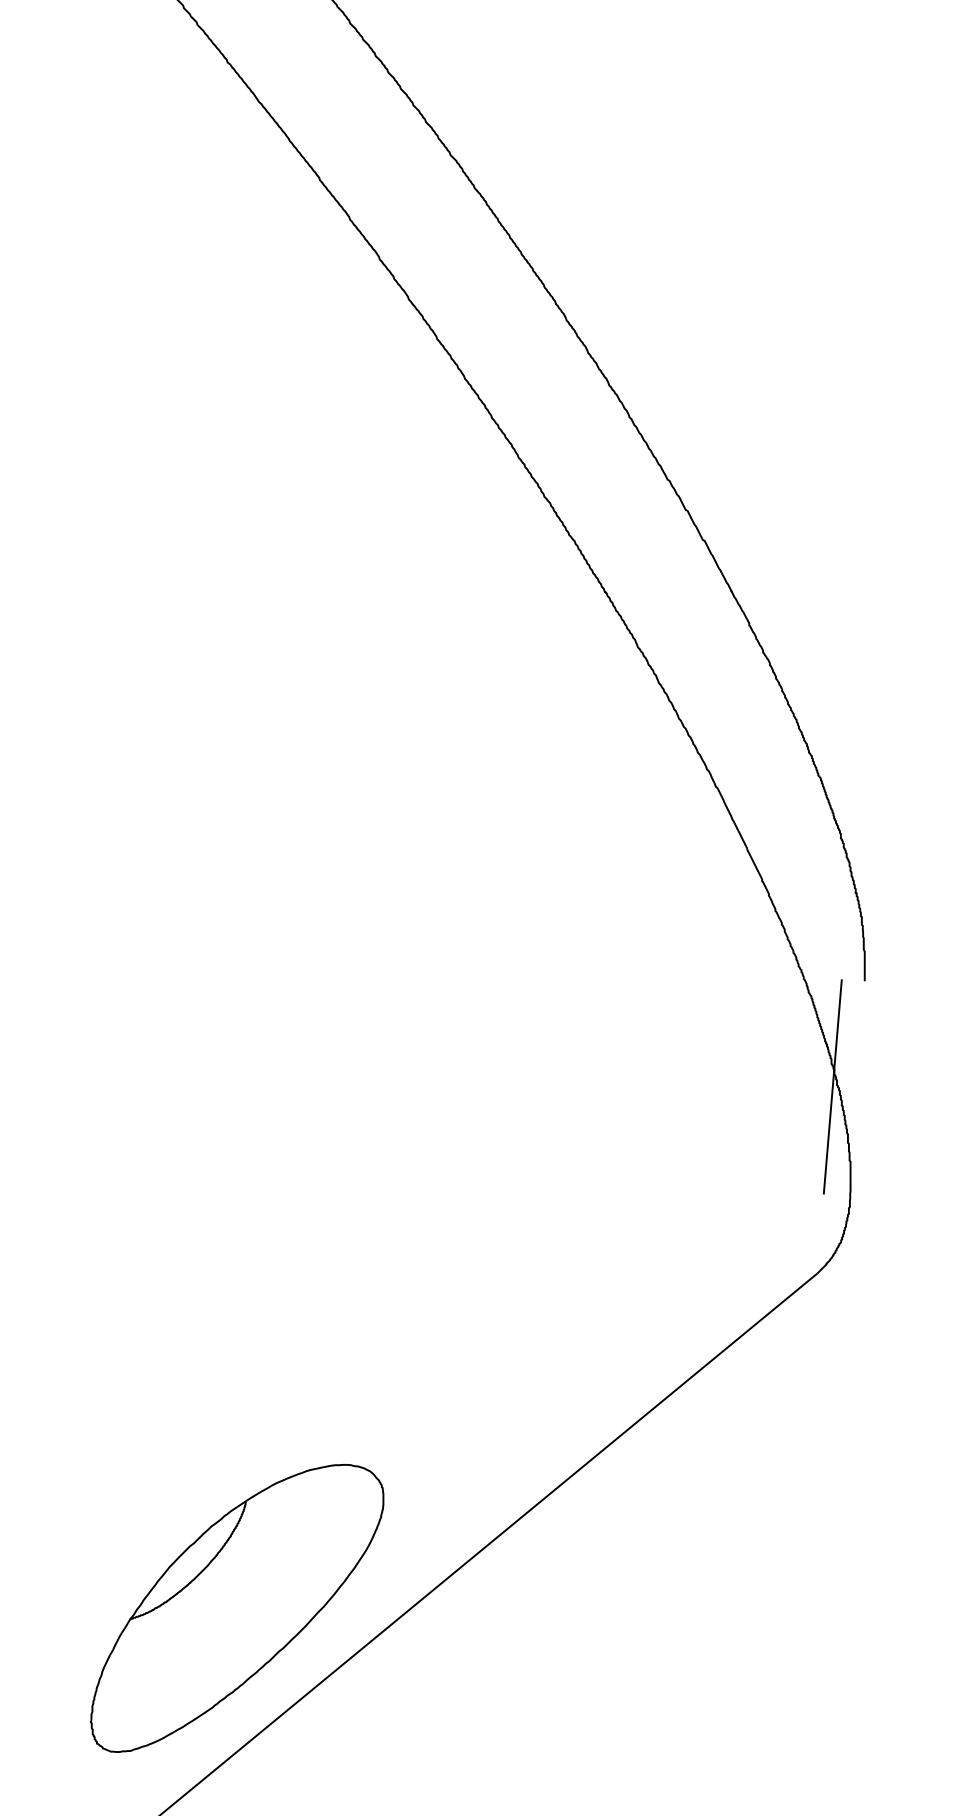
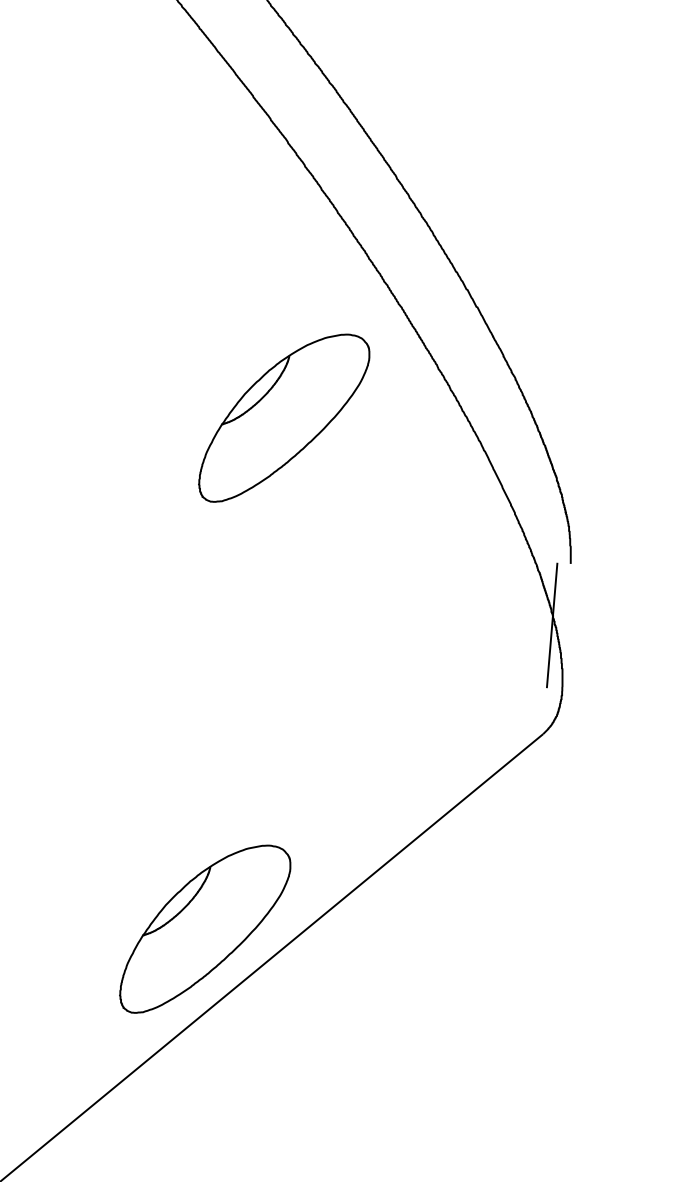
part: (373, 729) -> (284, 417), added

